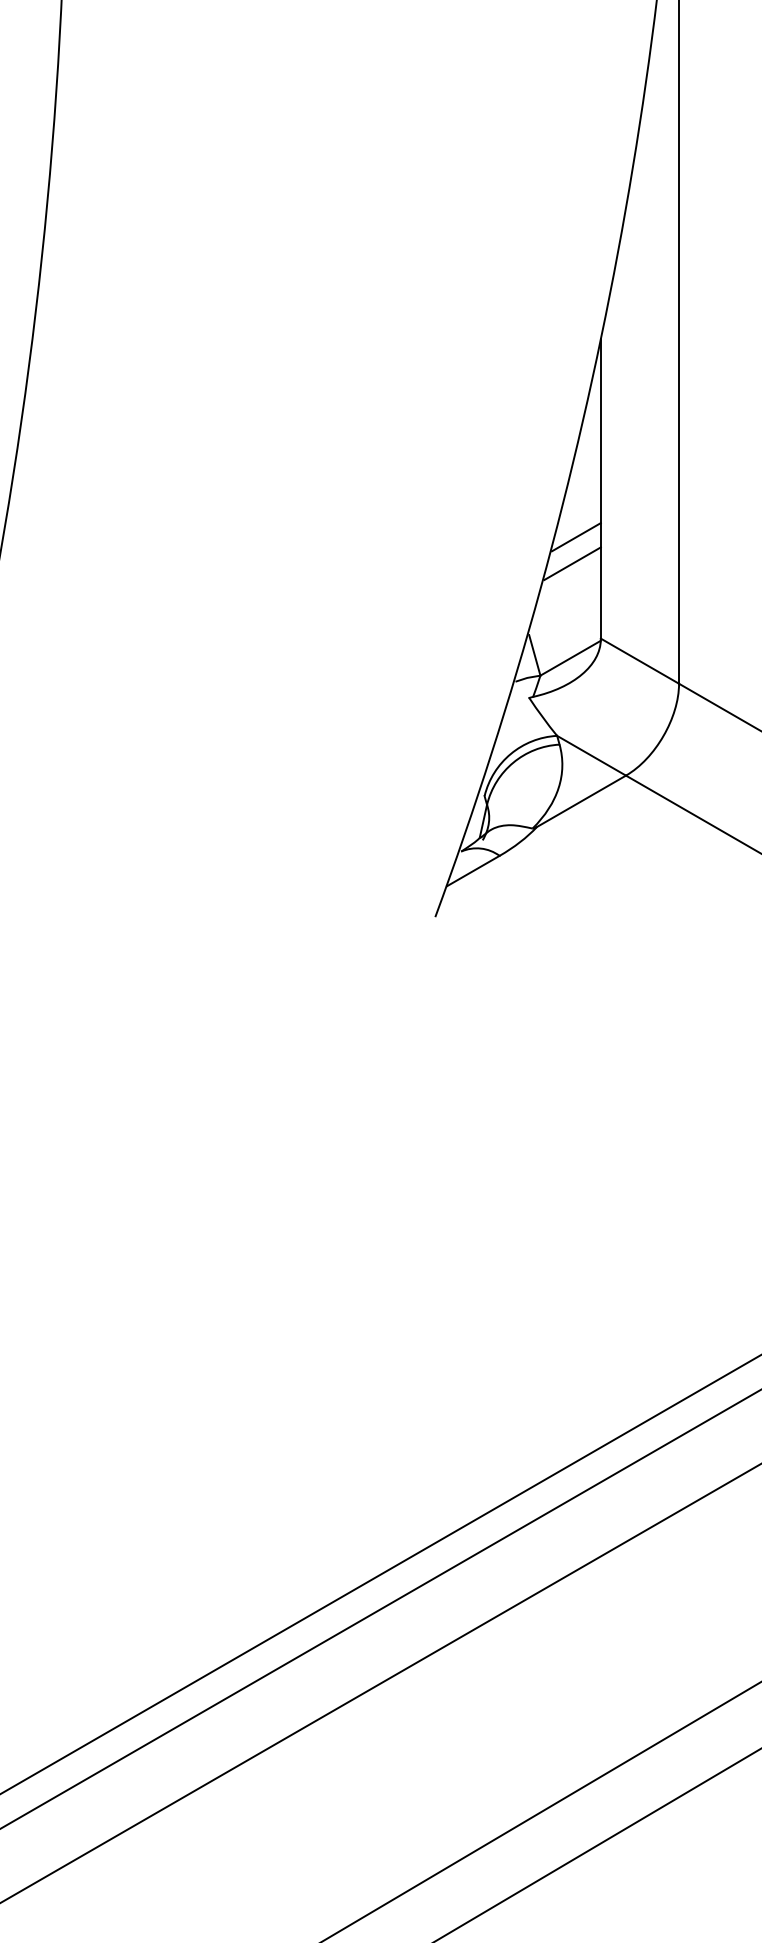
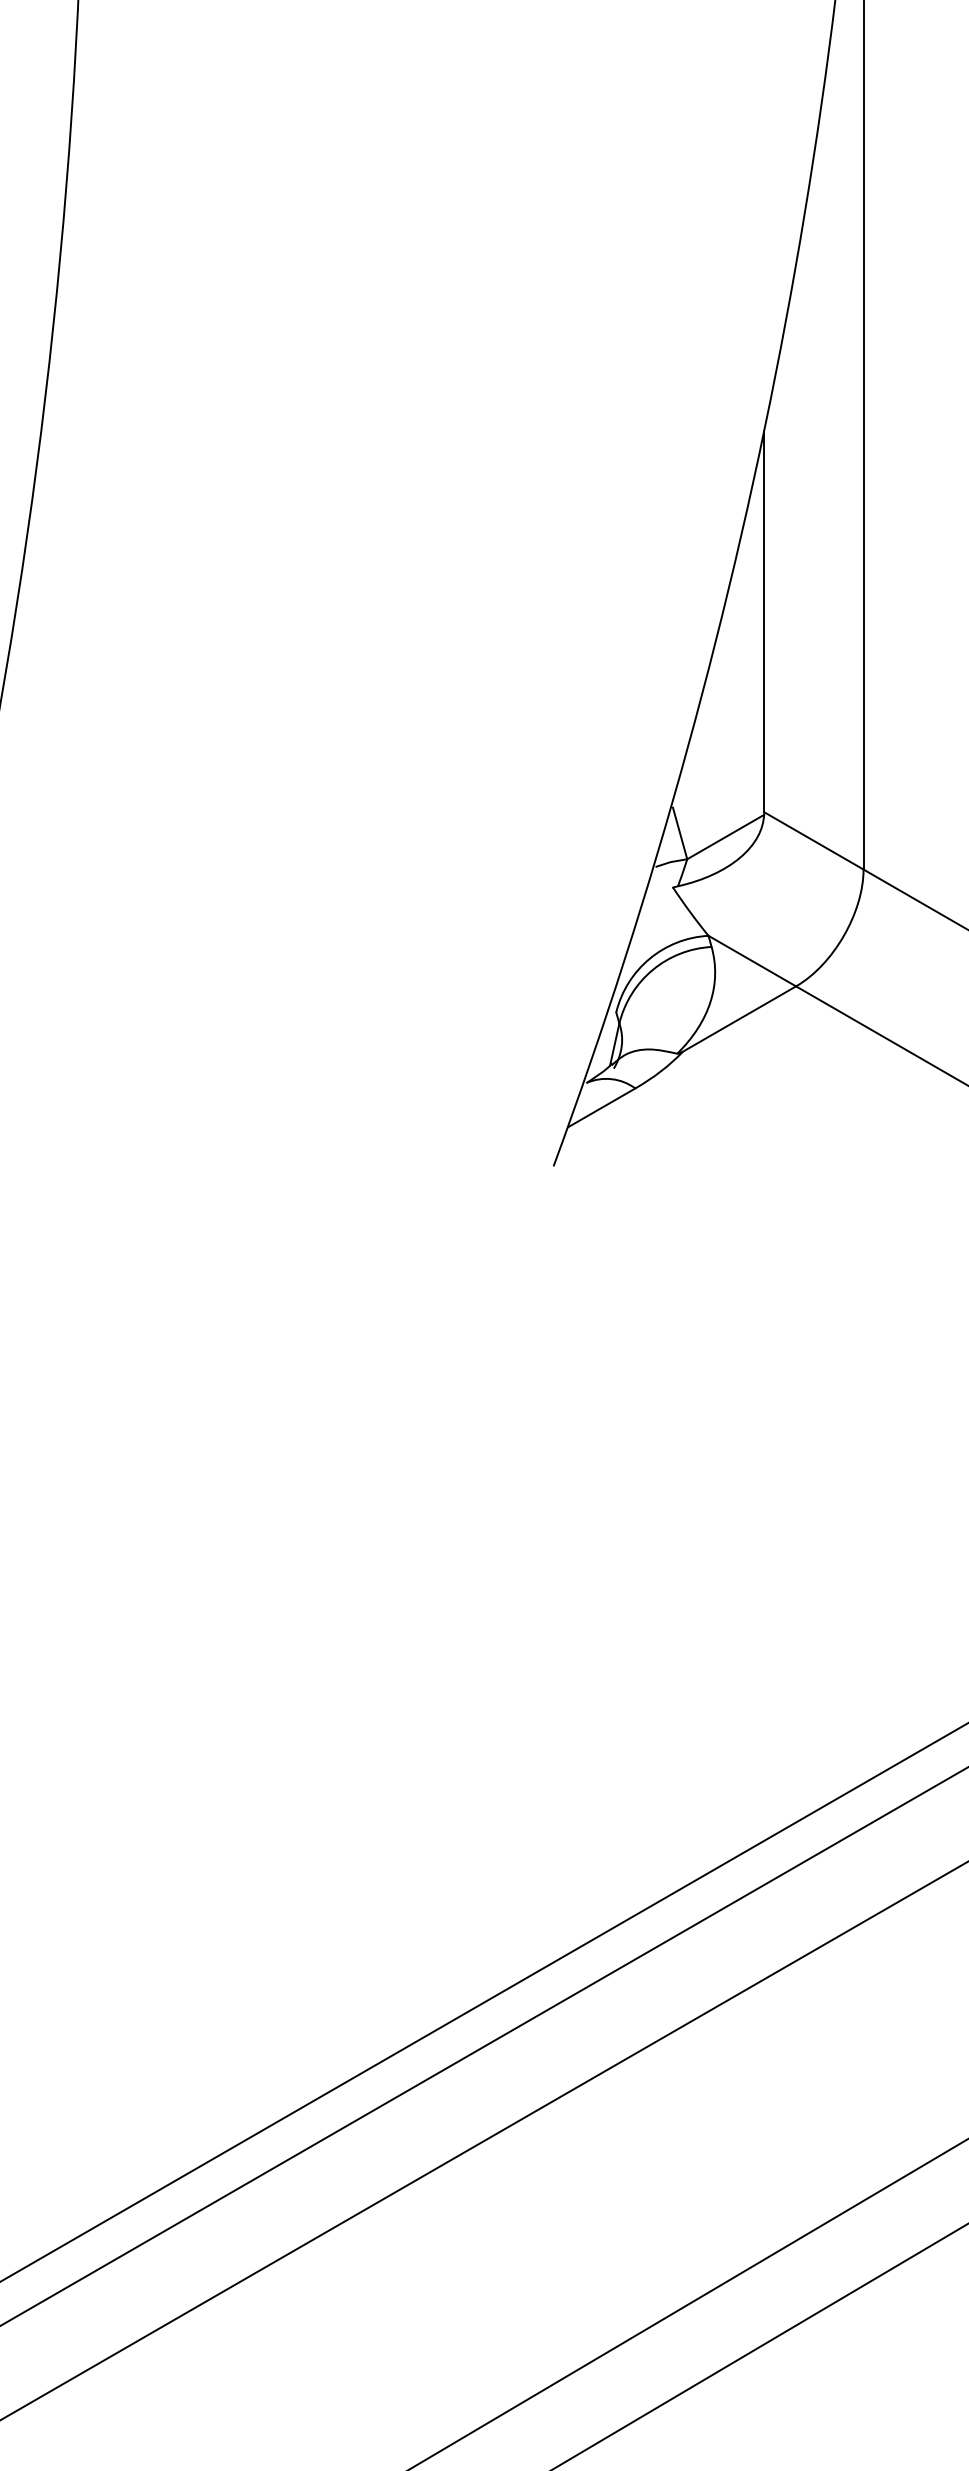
line: (576, 537) -> (733, 683), removed
line: (572, 563) -> (728, 716), removed

